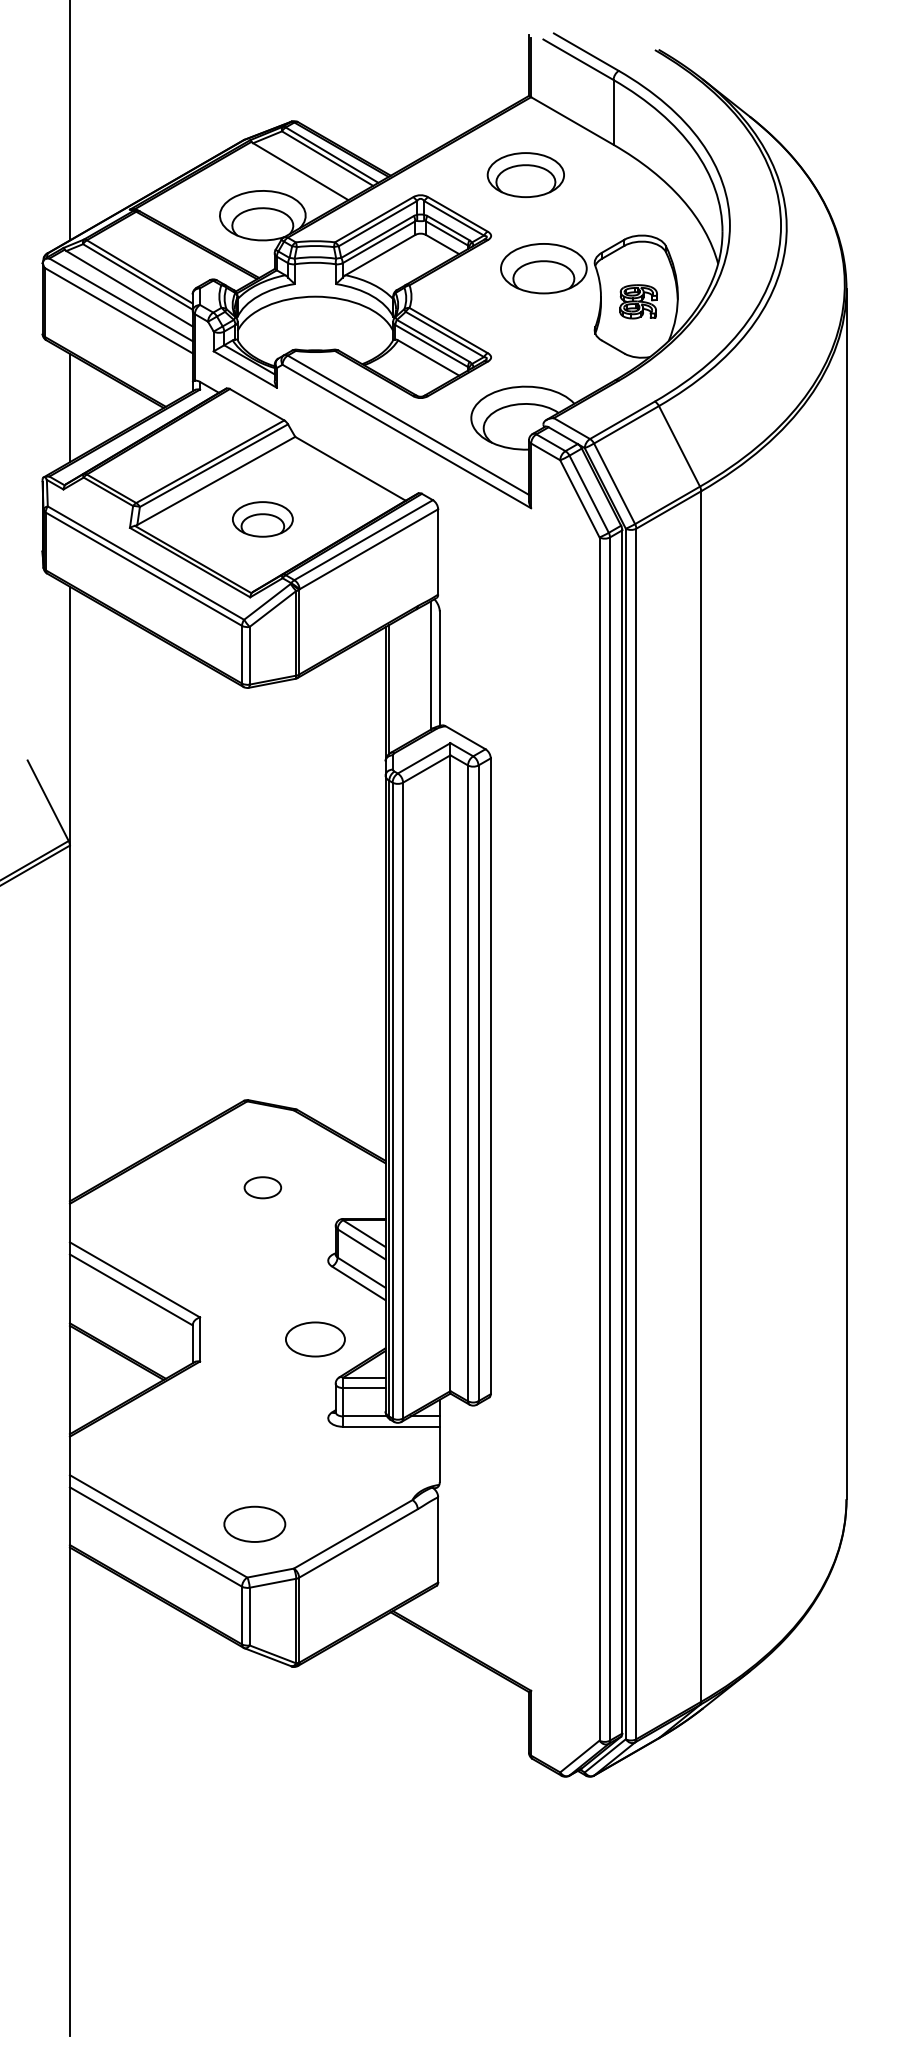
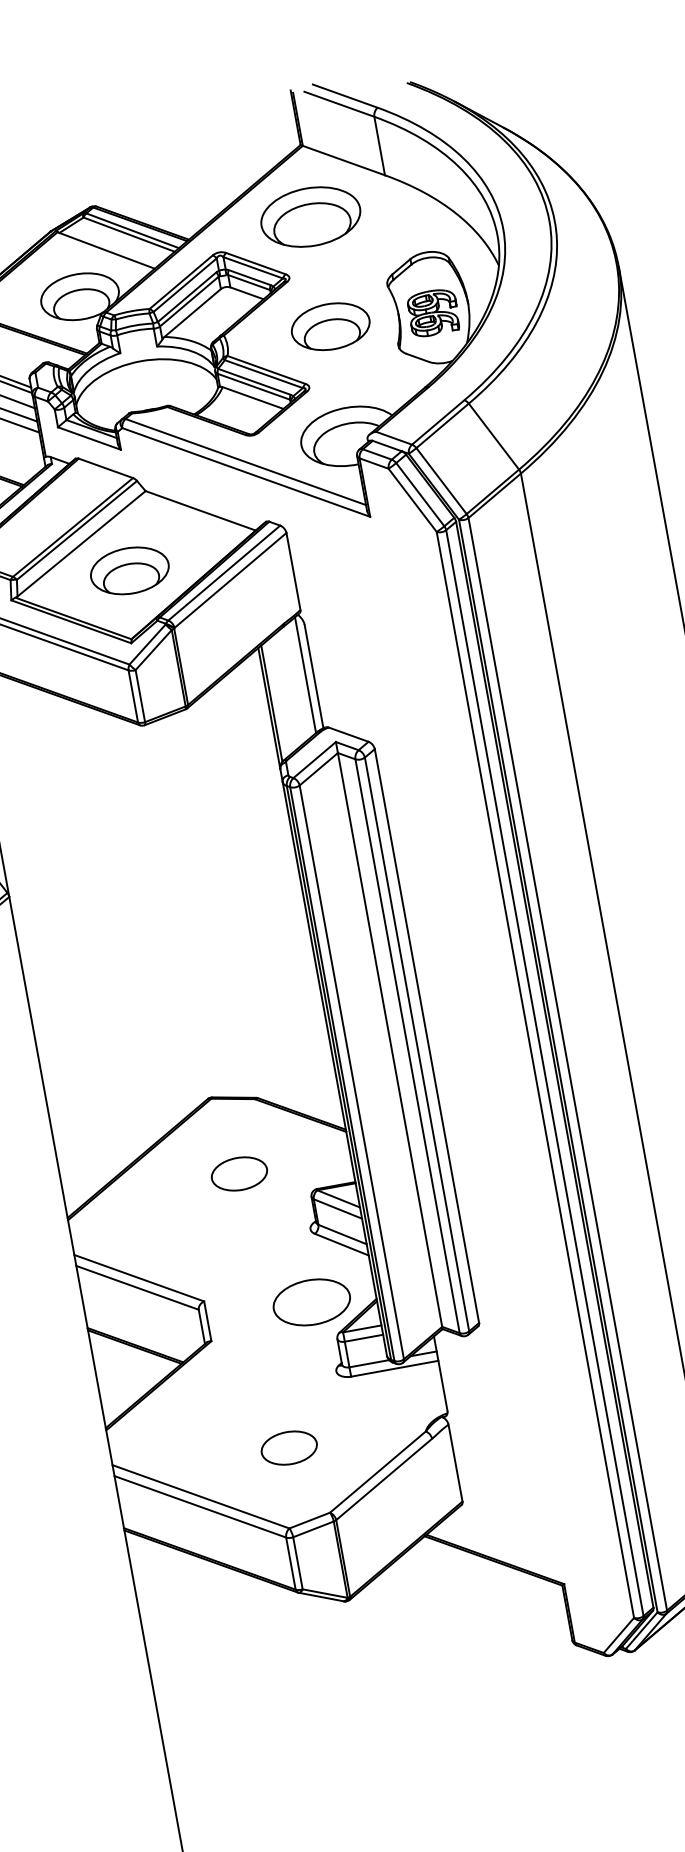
part: (525, 174) -> (310, 216), size x1.43
part: (543, 268) -> (330, 326), moved
part: (638, 301) -> (433, 312), size x1.43
part: (262, 519) -> (129, 571), size x1.43
part: (262, 1187) -> (239, 1173), size x1.67
part: (315, 1339) -> (311, 1302), size x1.43
part: (254, 1523) -> (288, 1447), moved

